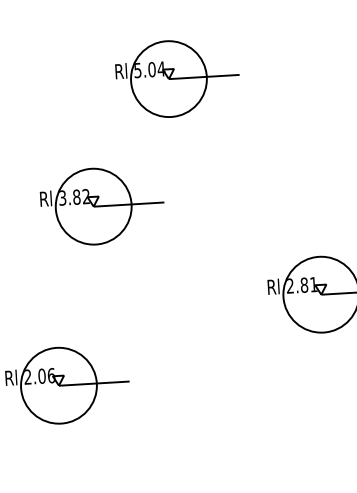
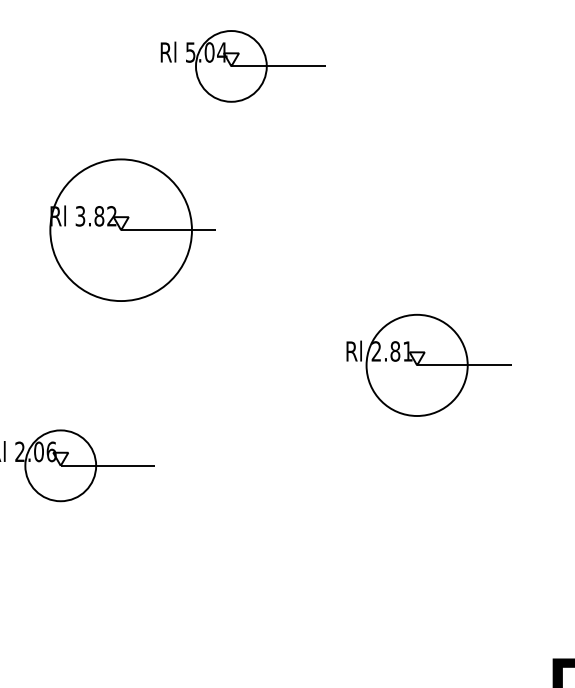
circle: (168, 79) -> (230, 66), size x0.7
circle: (93, 206) -> (120, 229), size x1.4
circle: (58, 385) -> (60, 465), size x0.7

